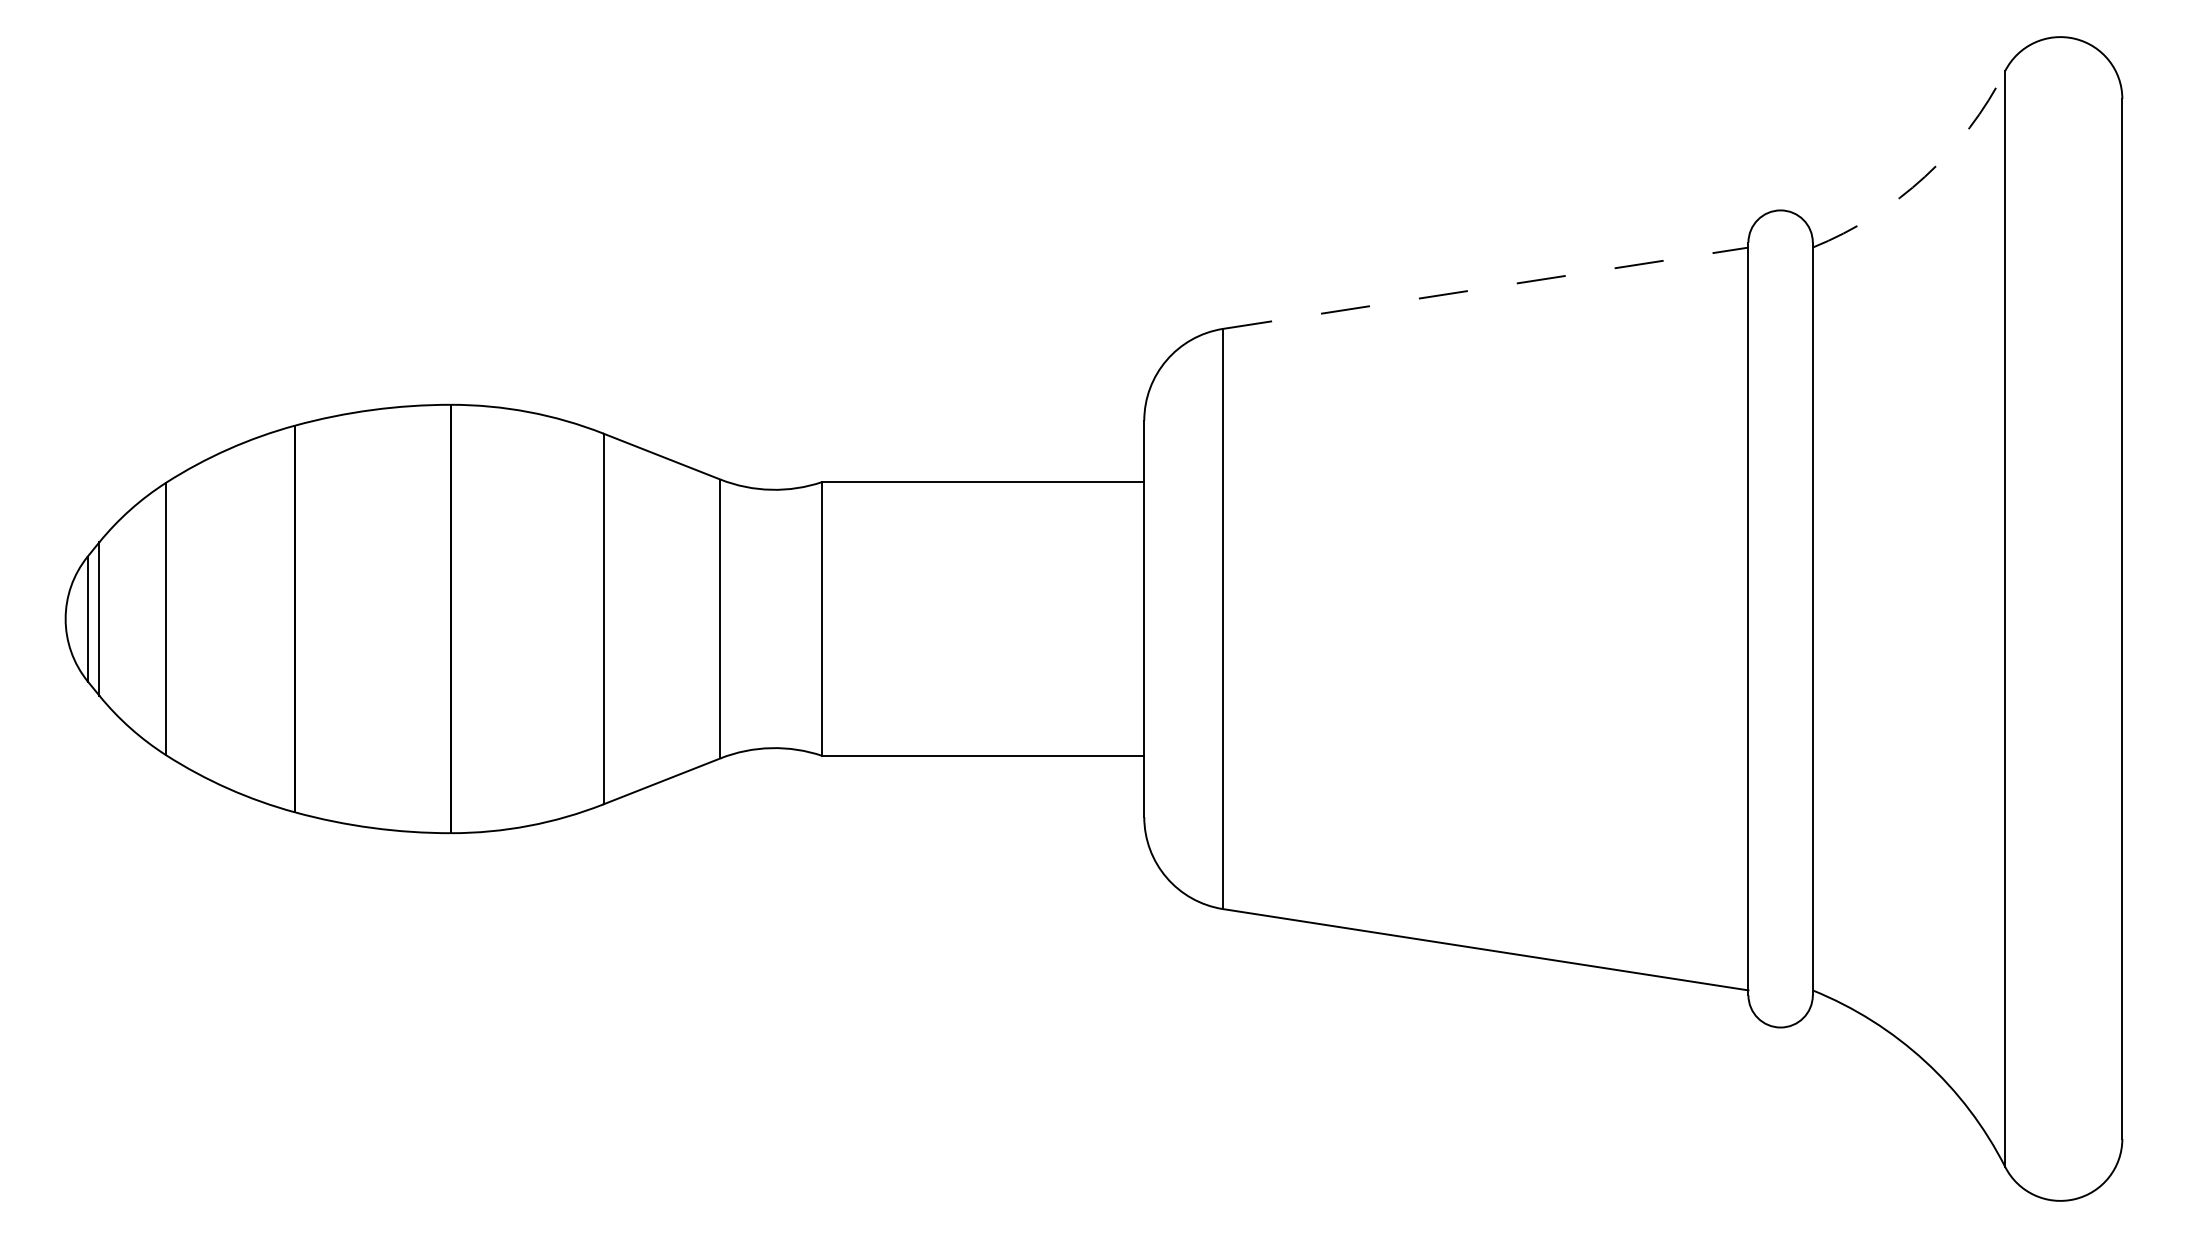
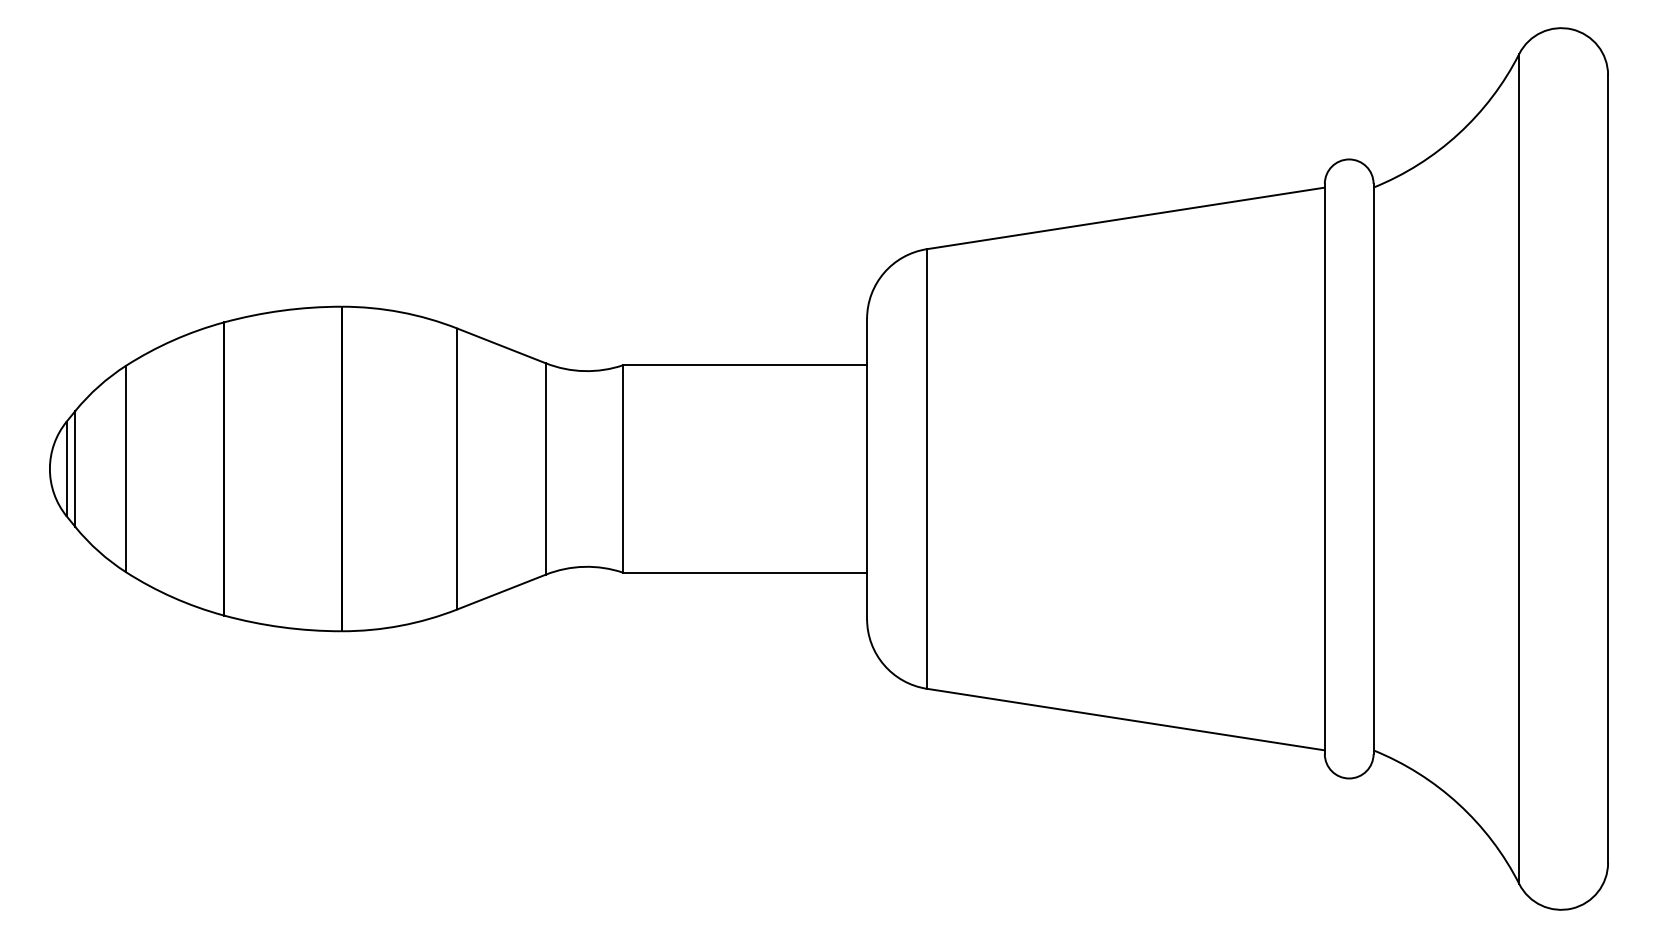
arc: (1925, 176) -> (1458, 133), dashed -> solid
line: (1485, 288) -> (1125, 218), dashed -> solid

